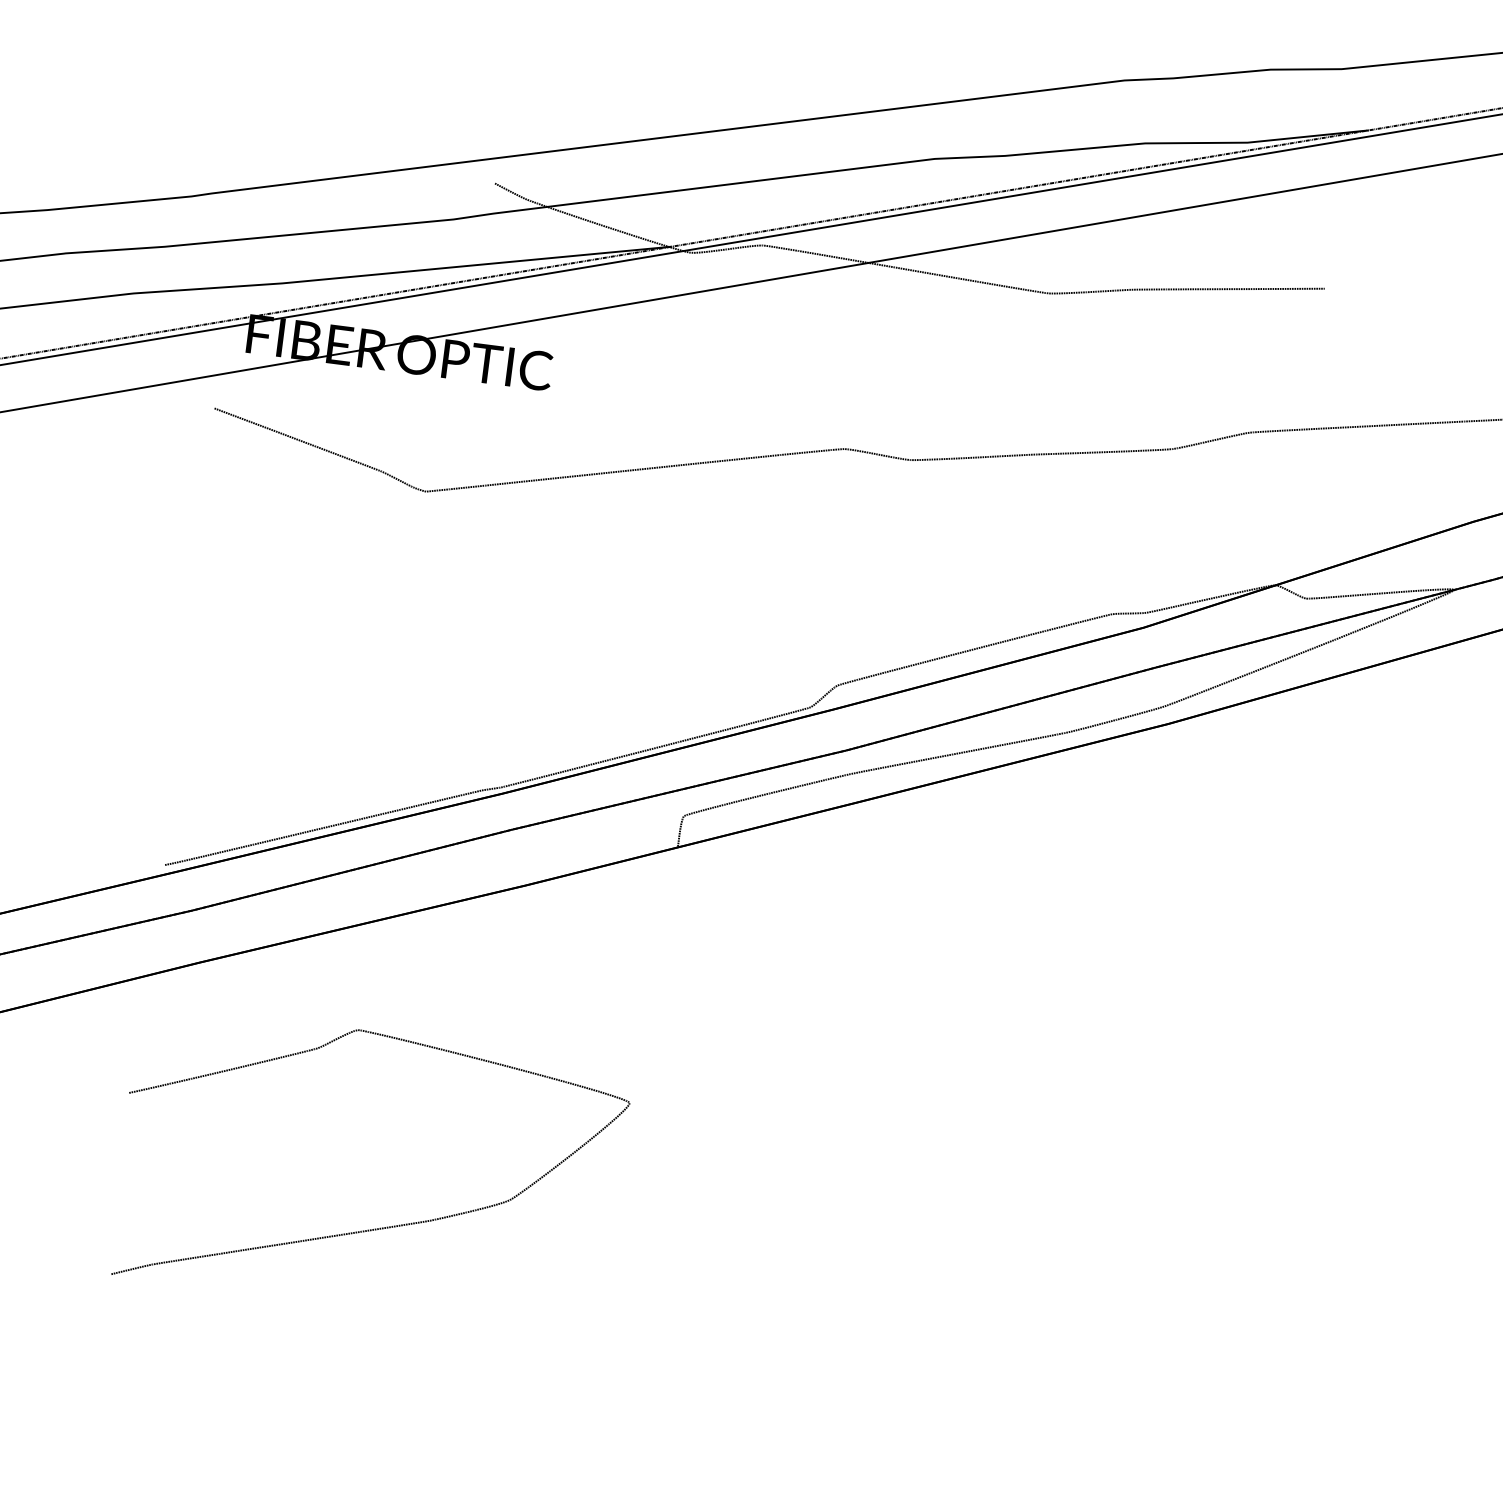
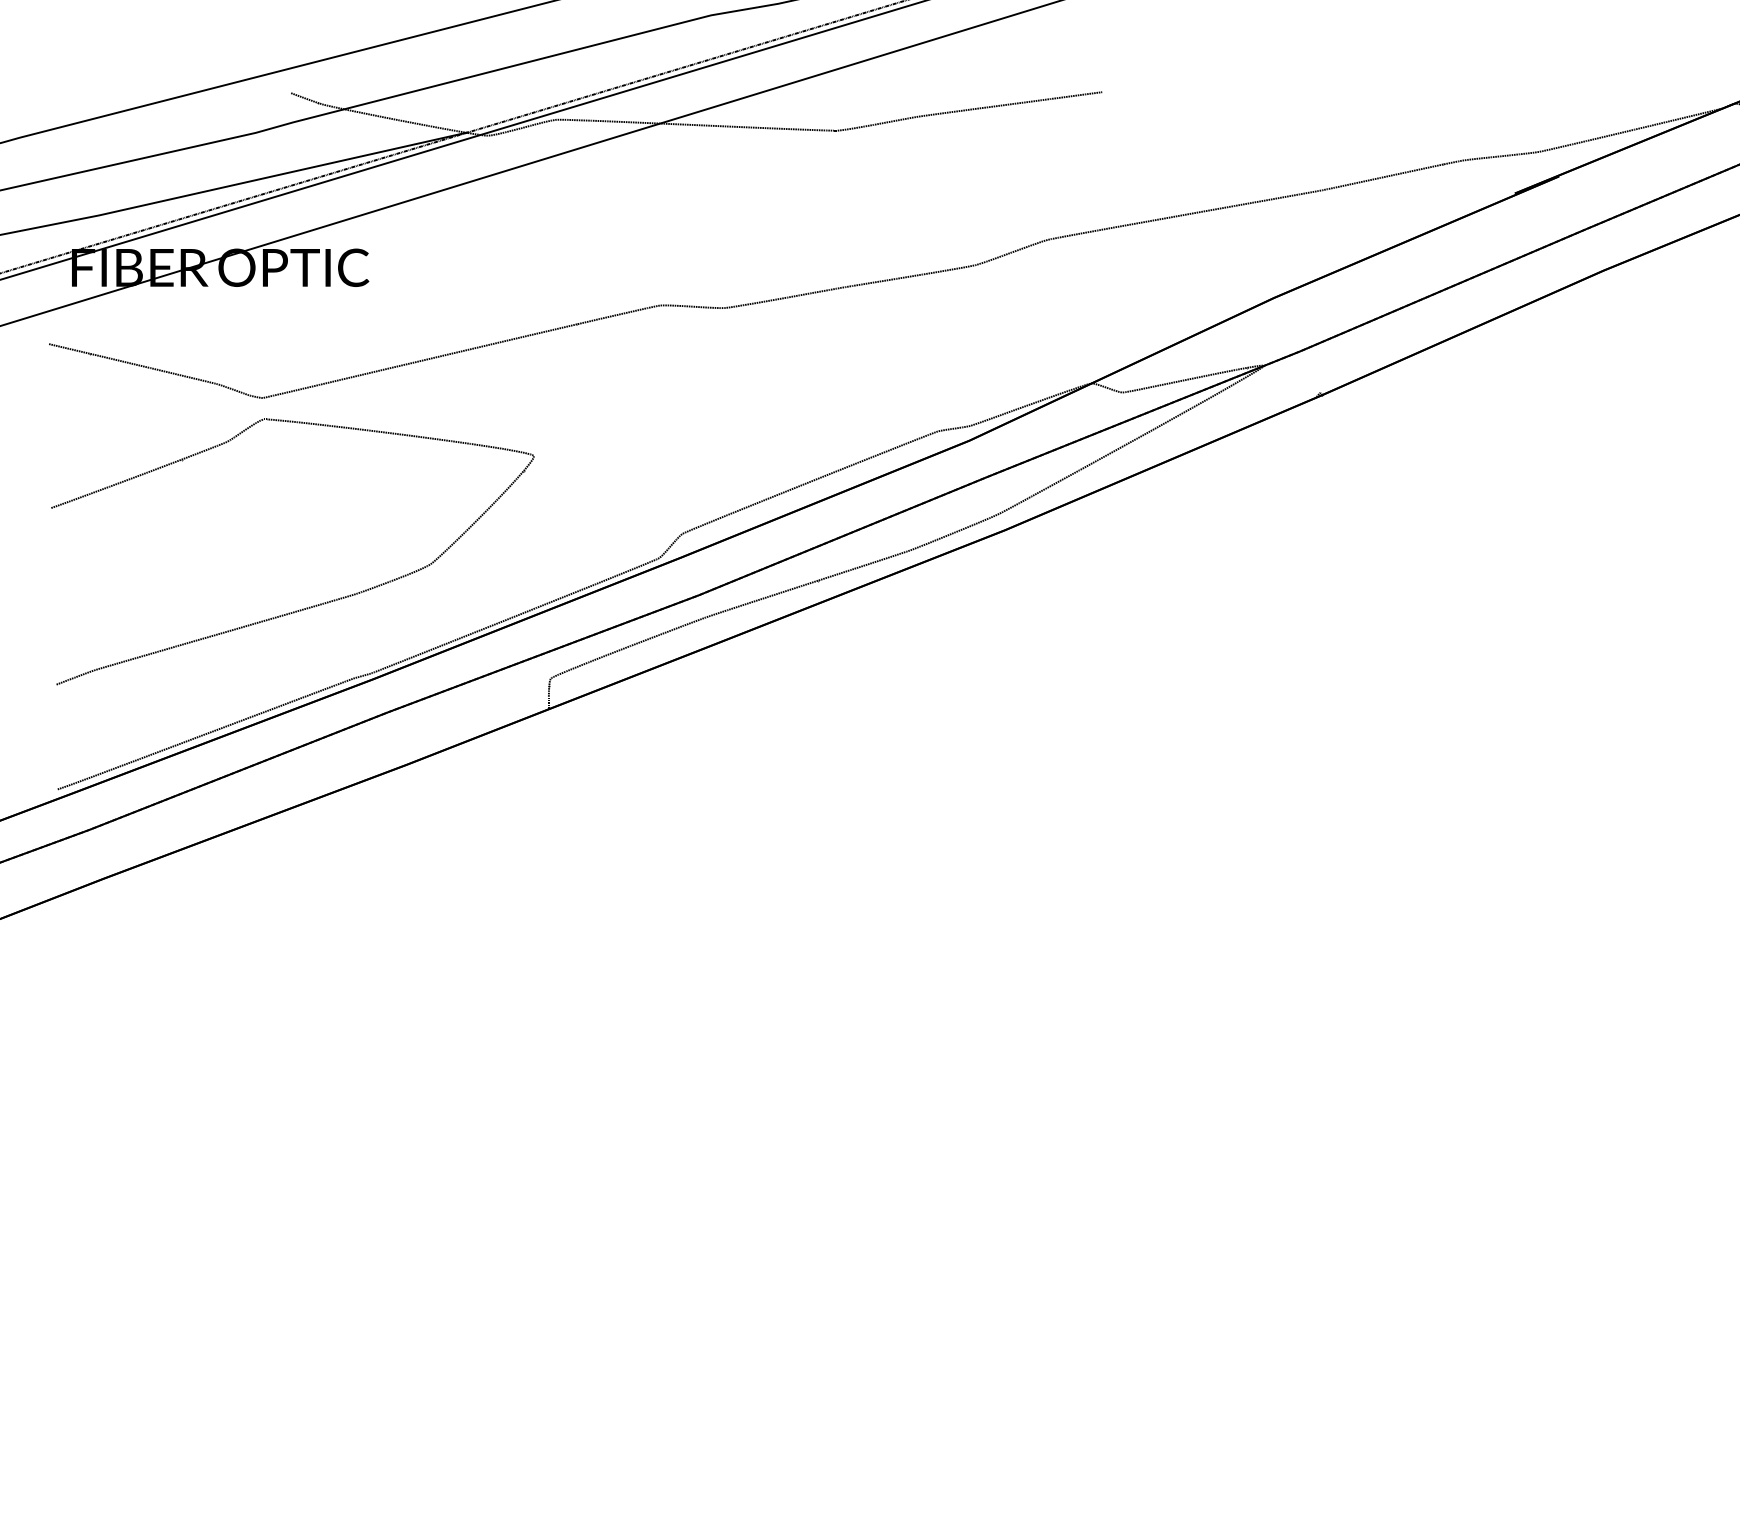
curve: (380, 1227) -> (309, 606), moved

